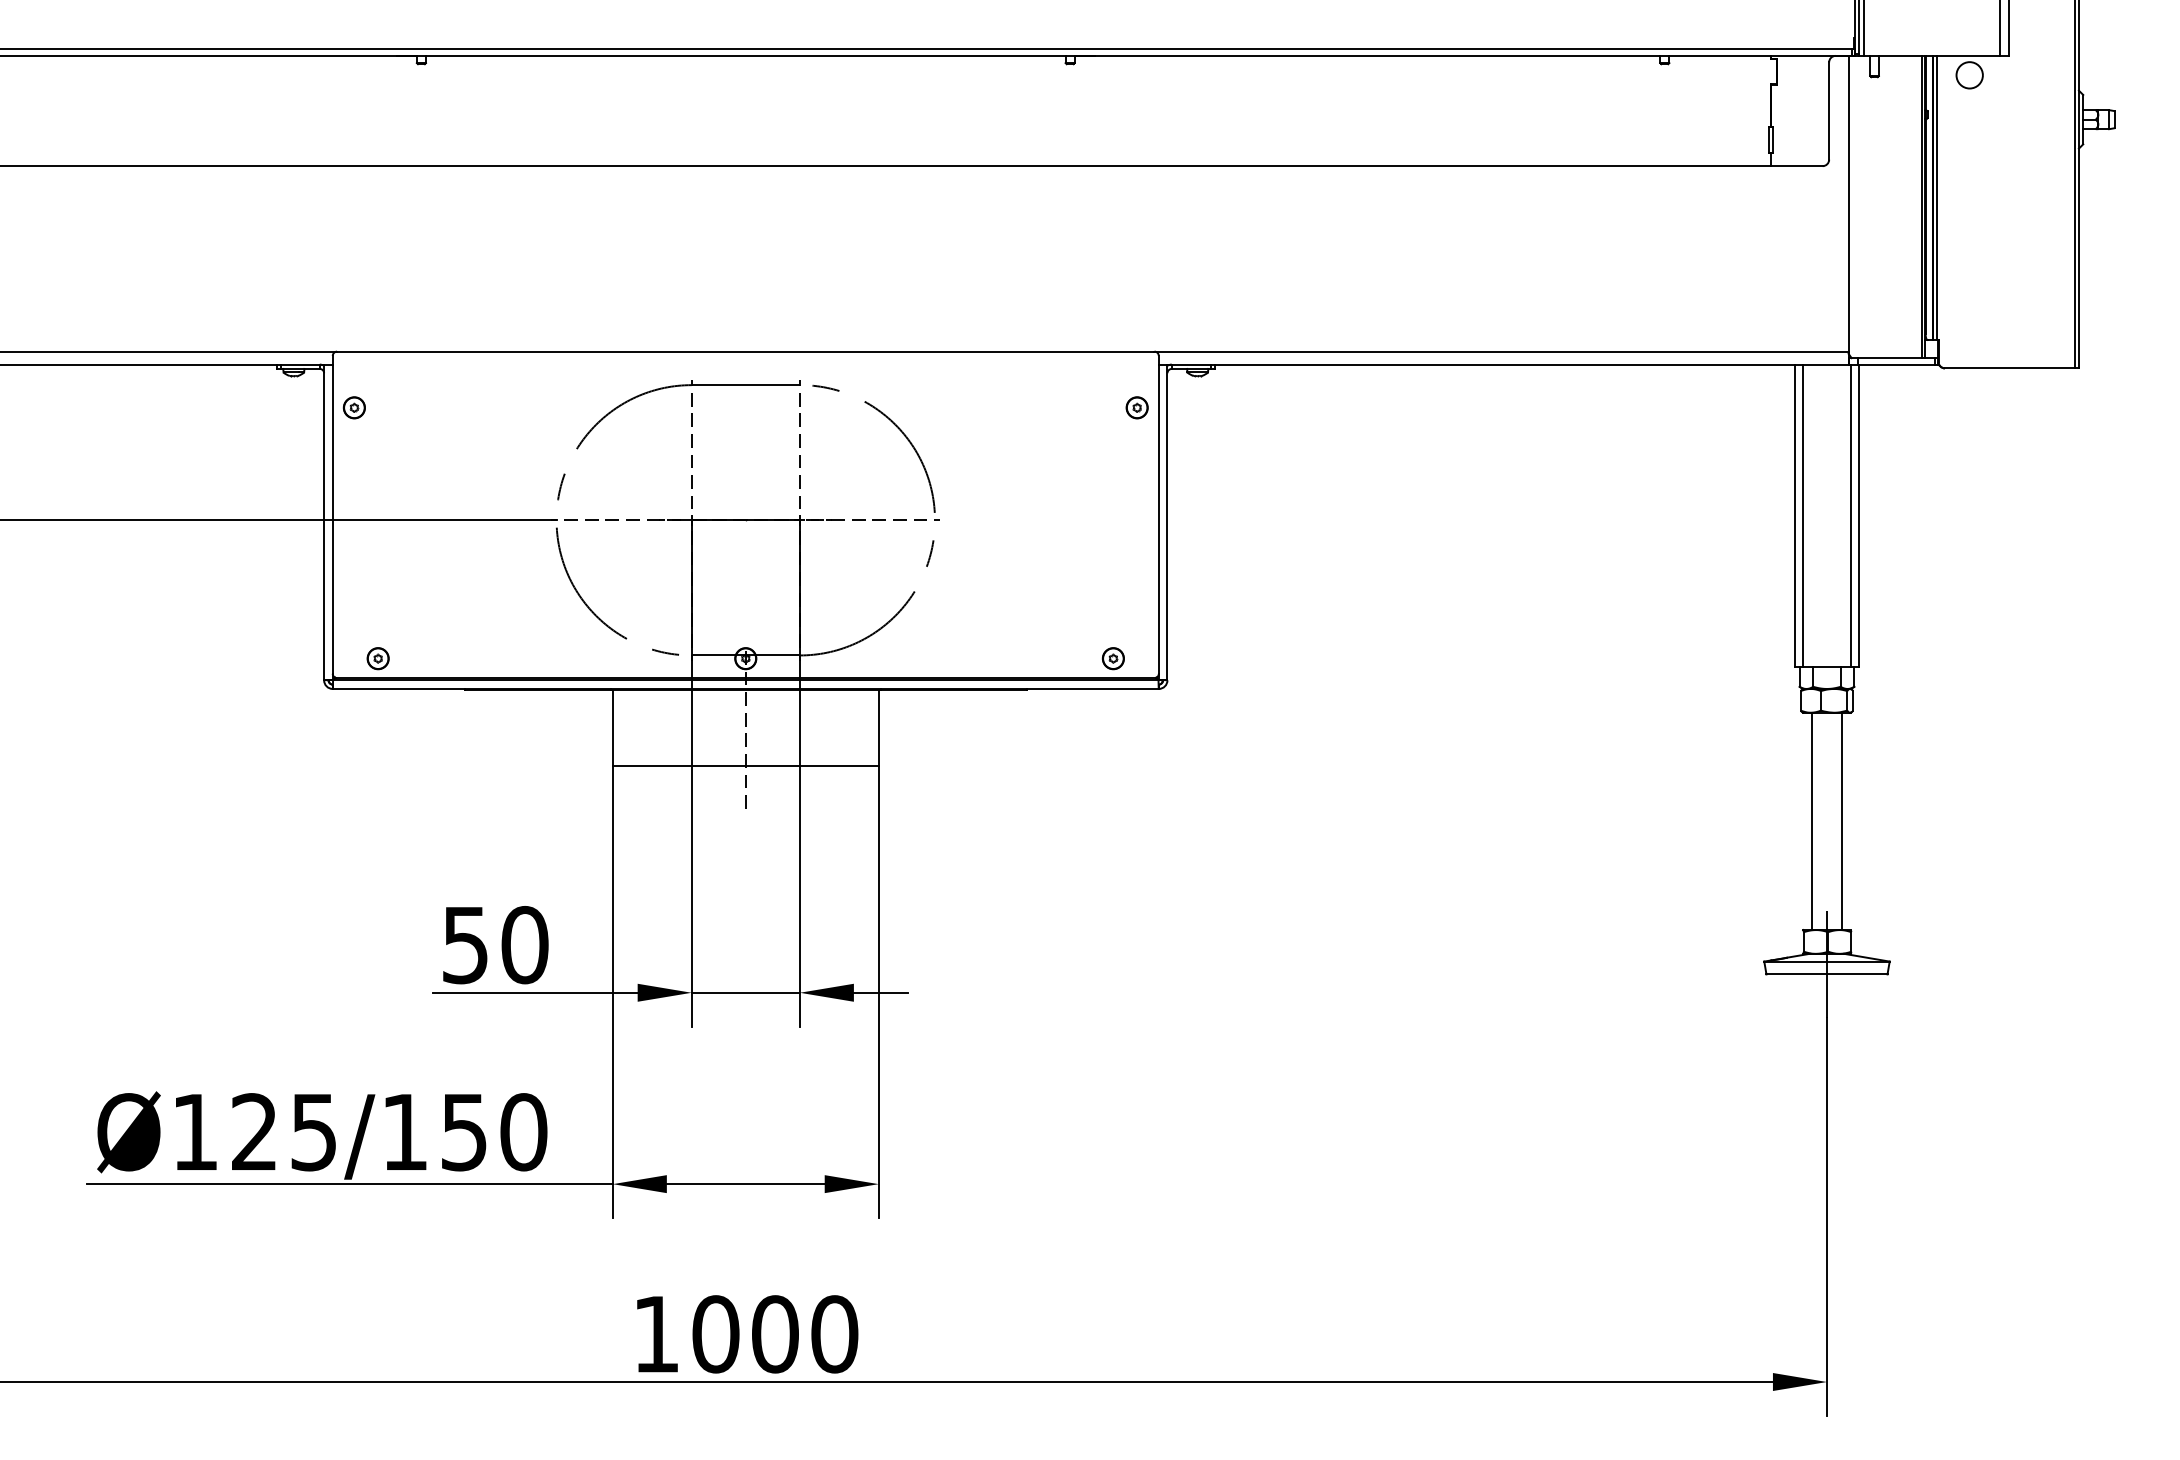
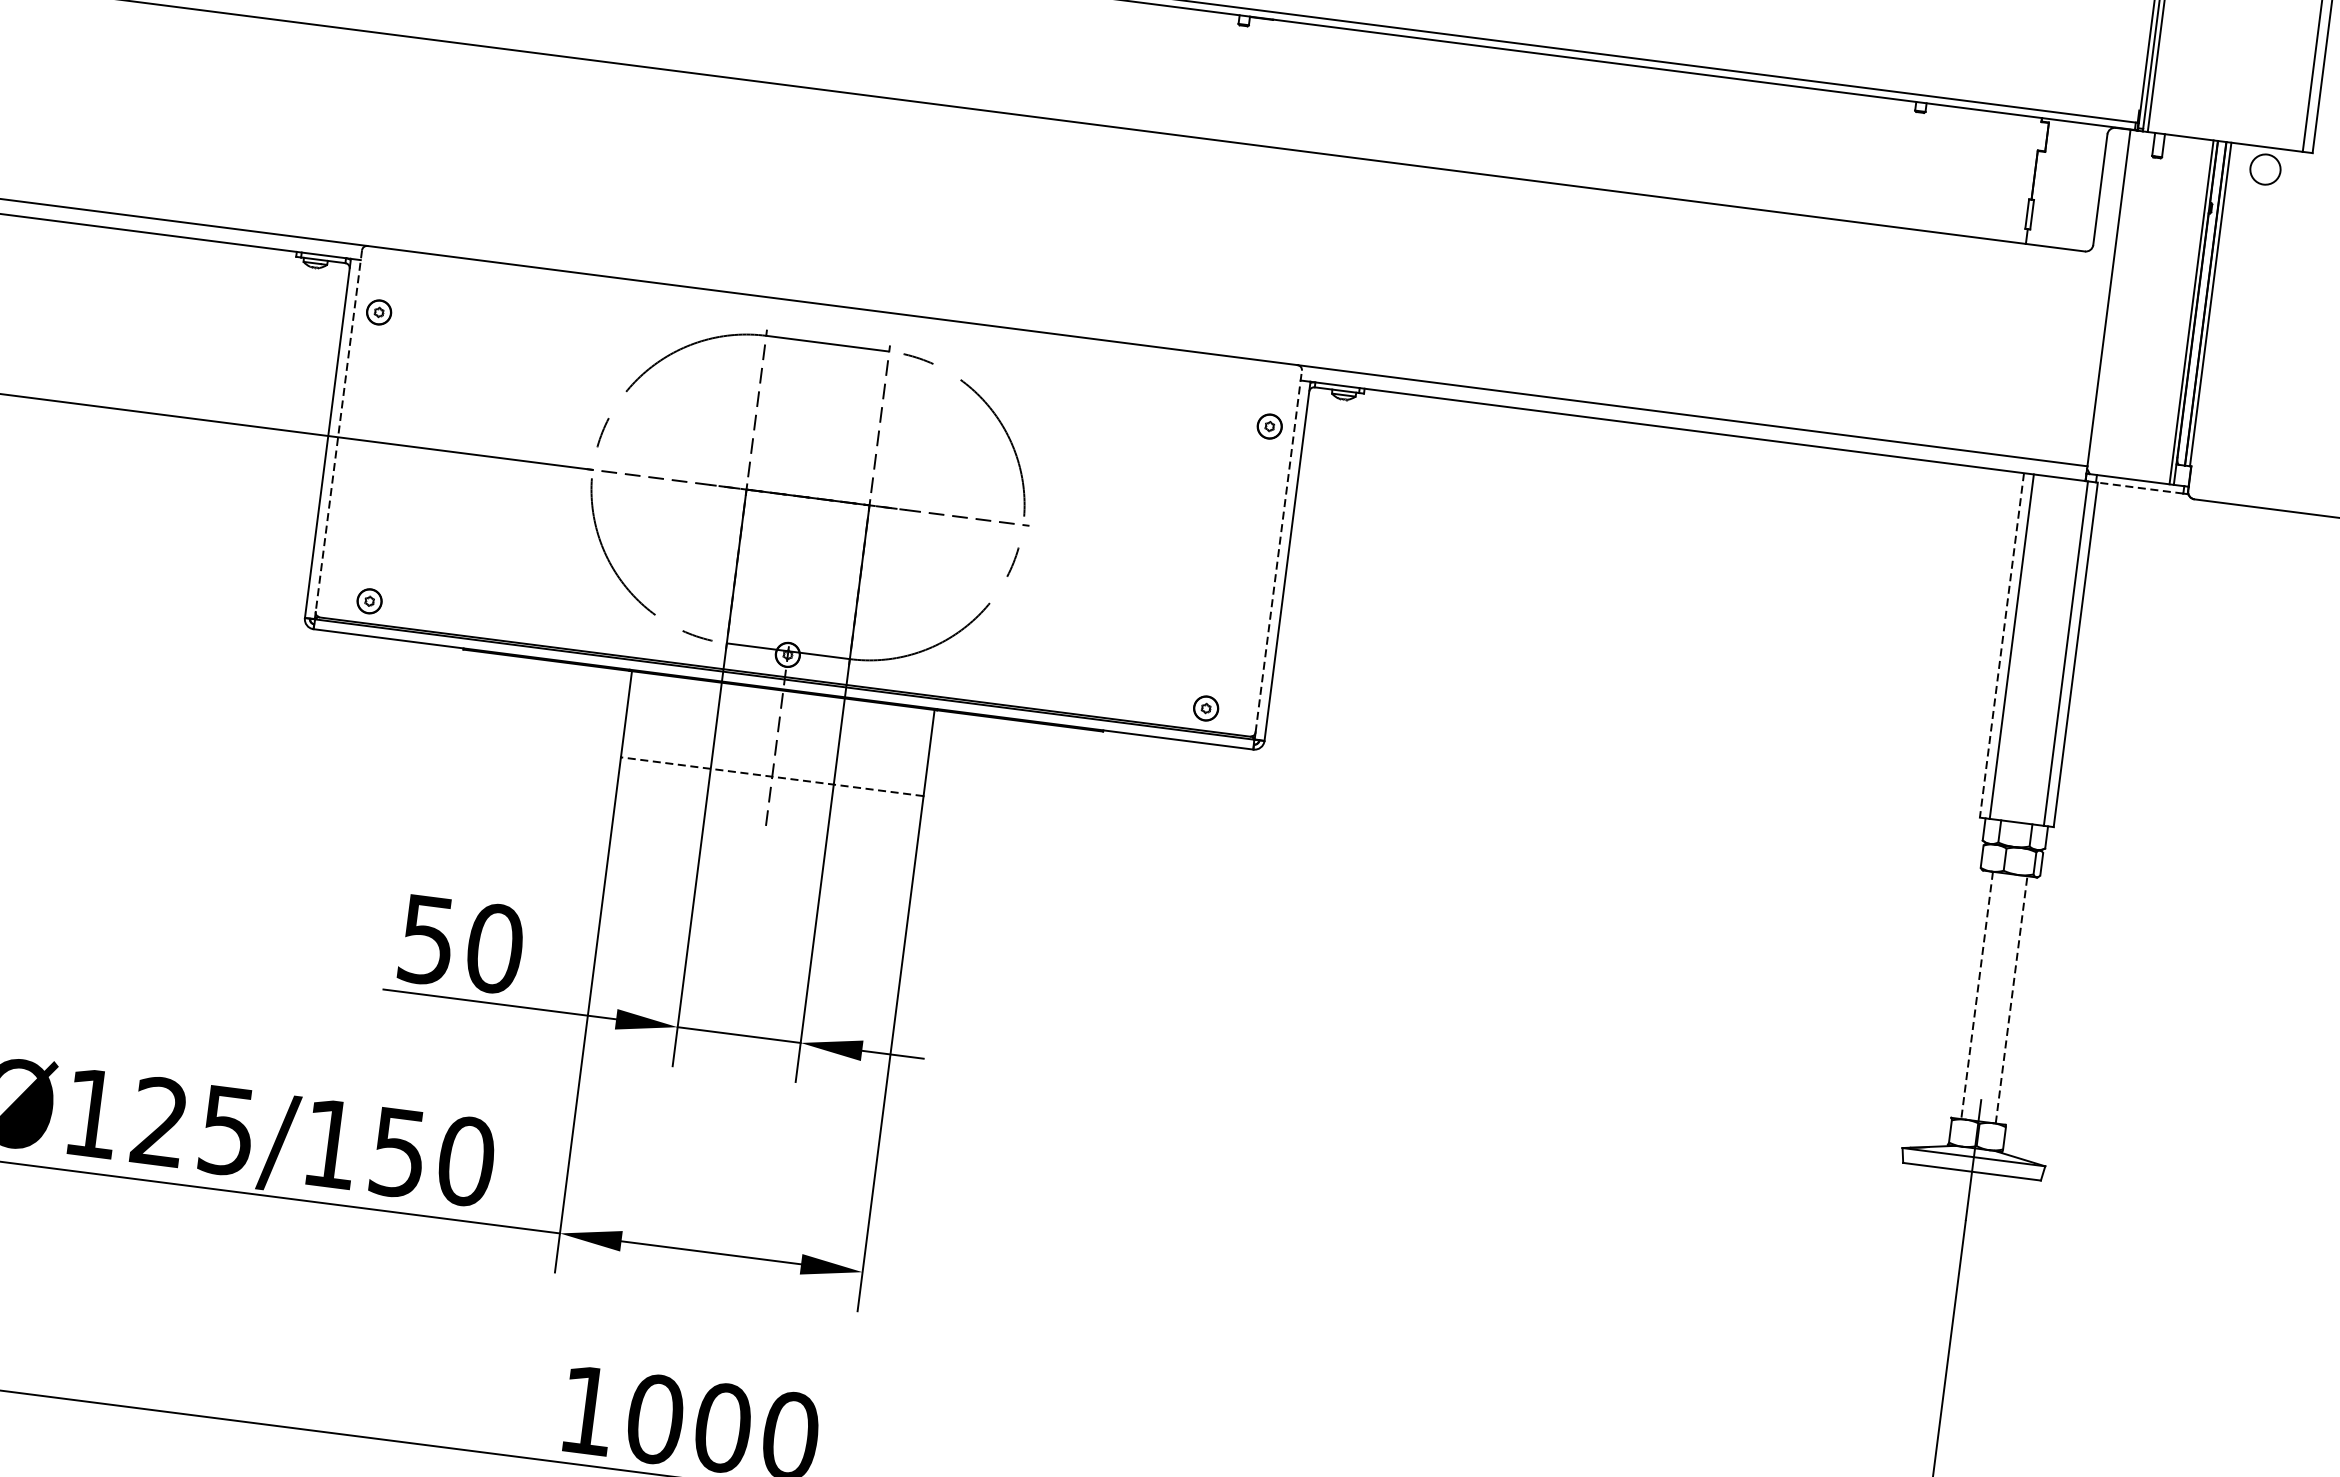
line: (1895, 364) -> (2138, 487), solid -> dashed
line: (332, 514) -> (338, 430), solid -> dashed
line: (1158, 514) -> (1278, 551), solid -> dashed
line: (1794, 516) -> (2001, 646), solid -> dashed
line: (745, 765) -> (771, 776), solid -> dashed
line: (1811, 821) -> (1976, 995), solid -> dashed
line: (1842, 821) -> (2011, 1000), solid -> dashed

